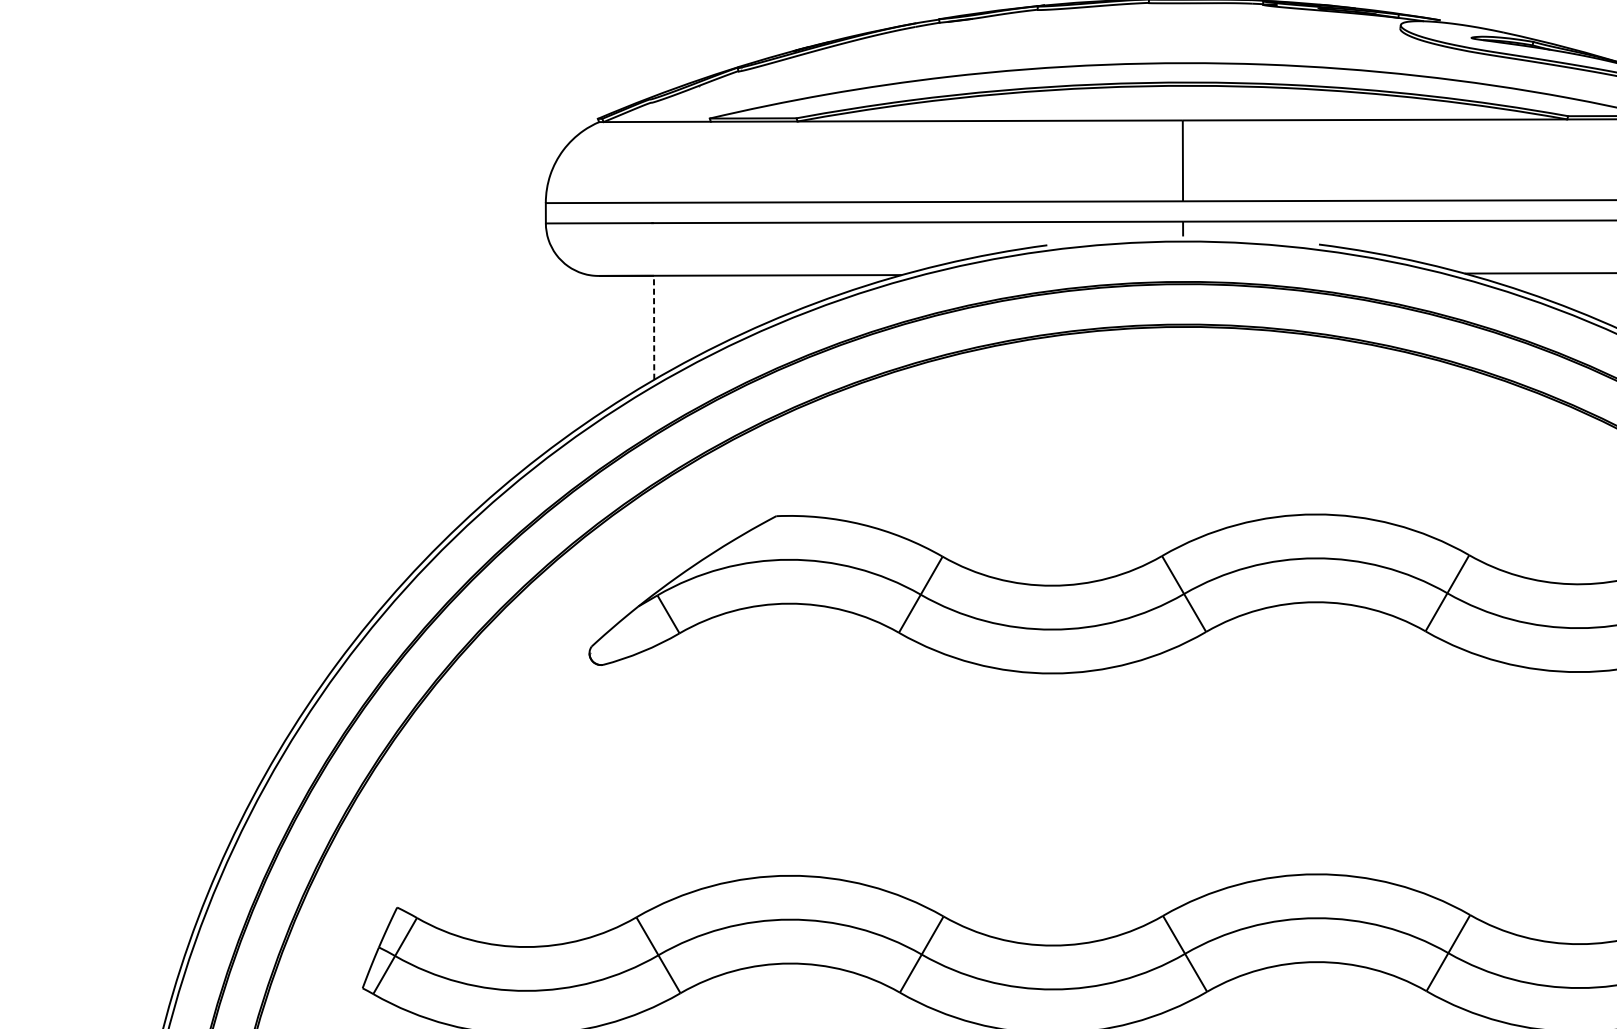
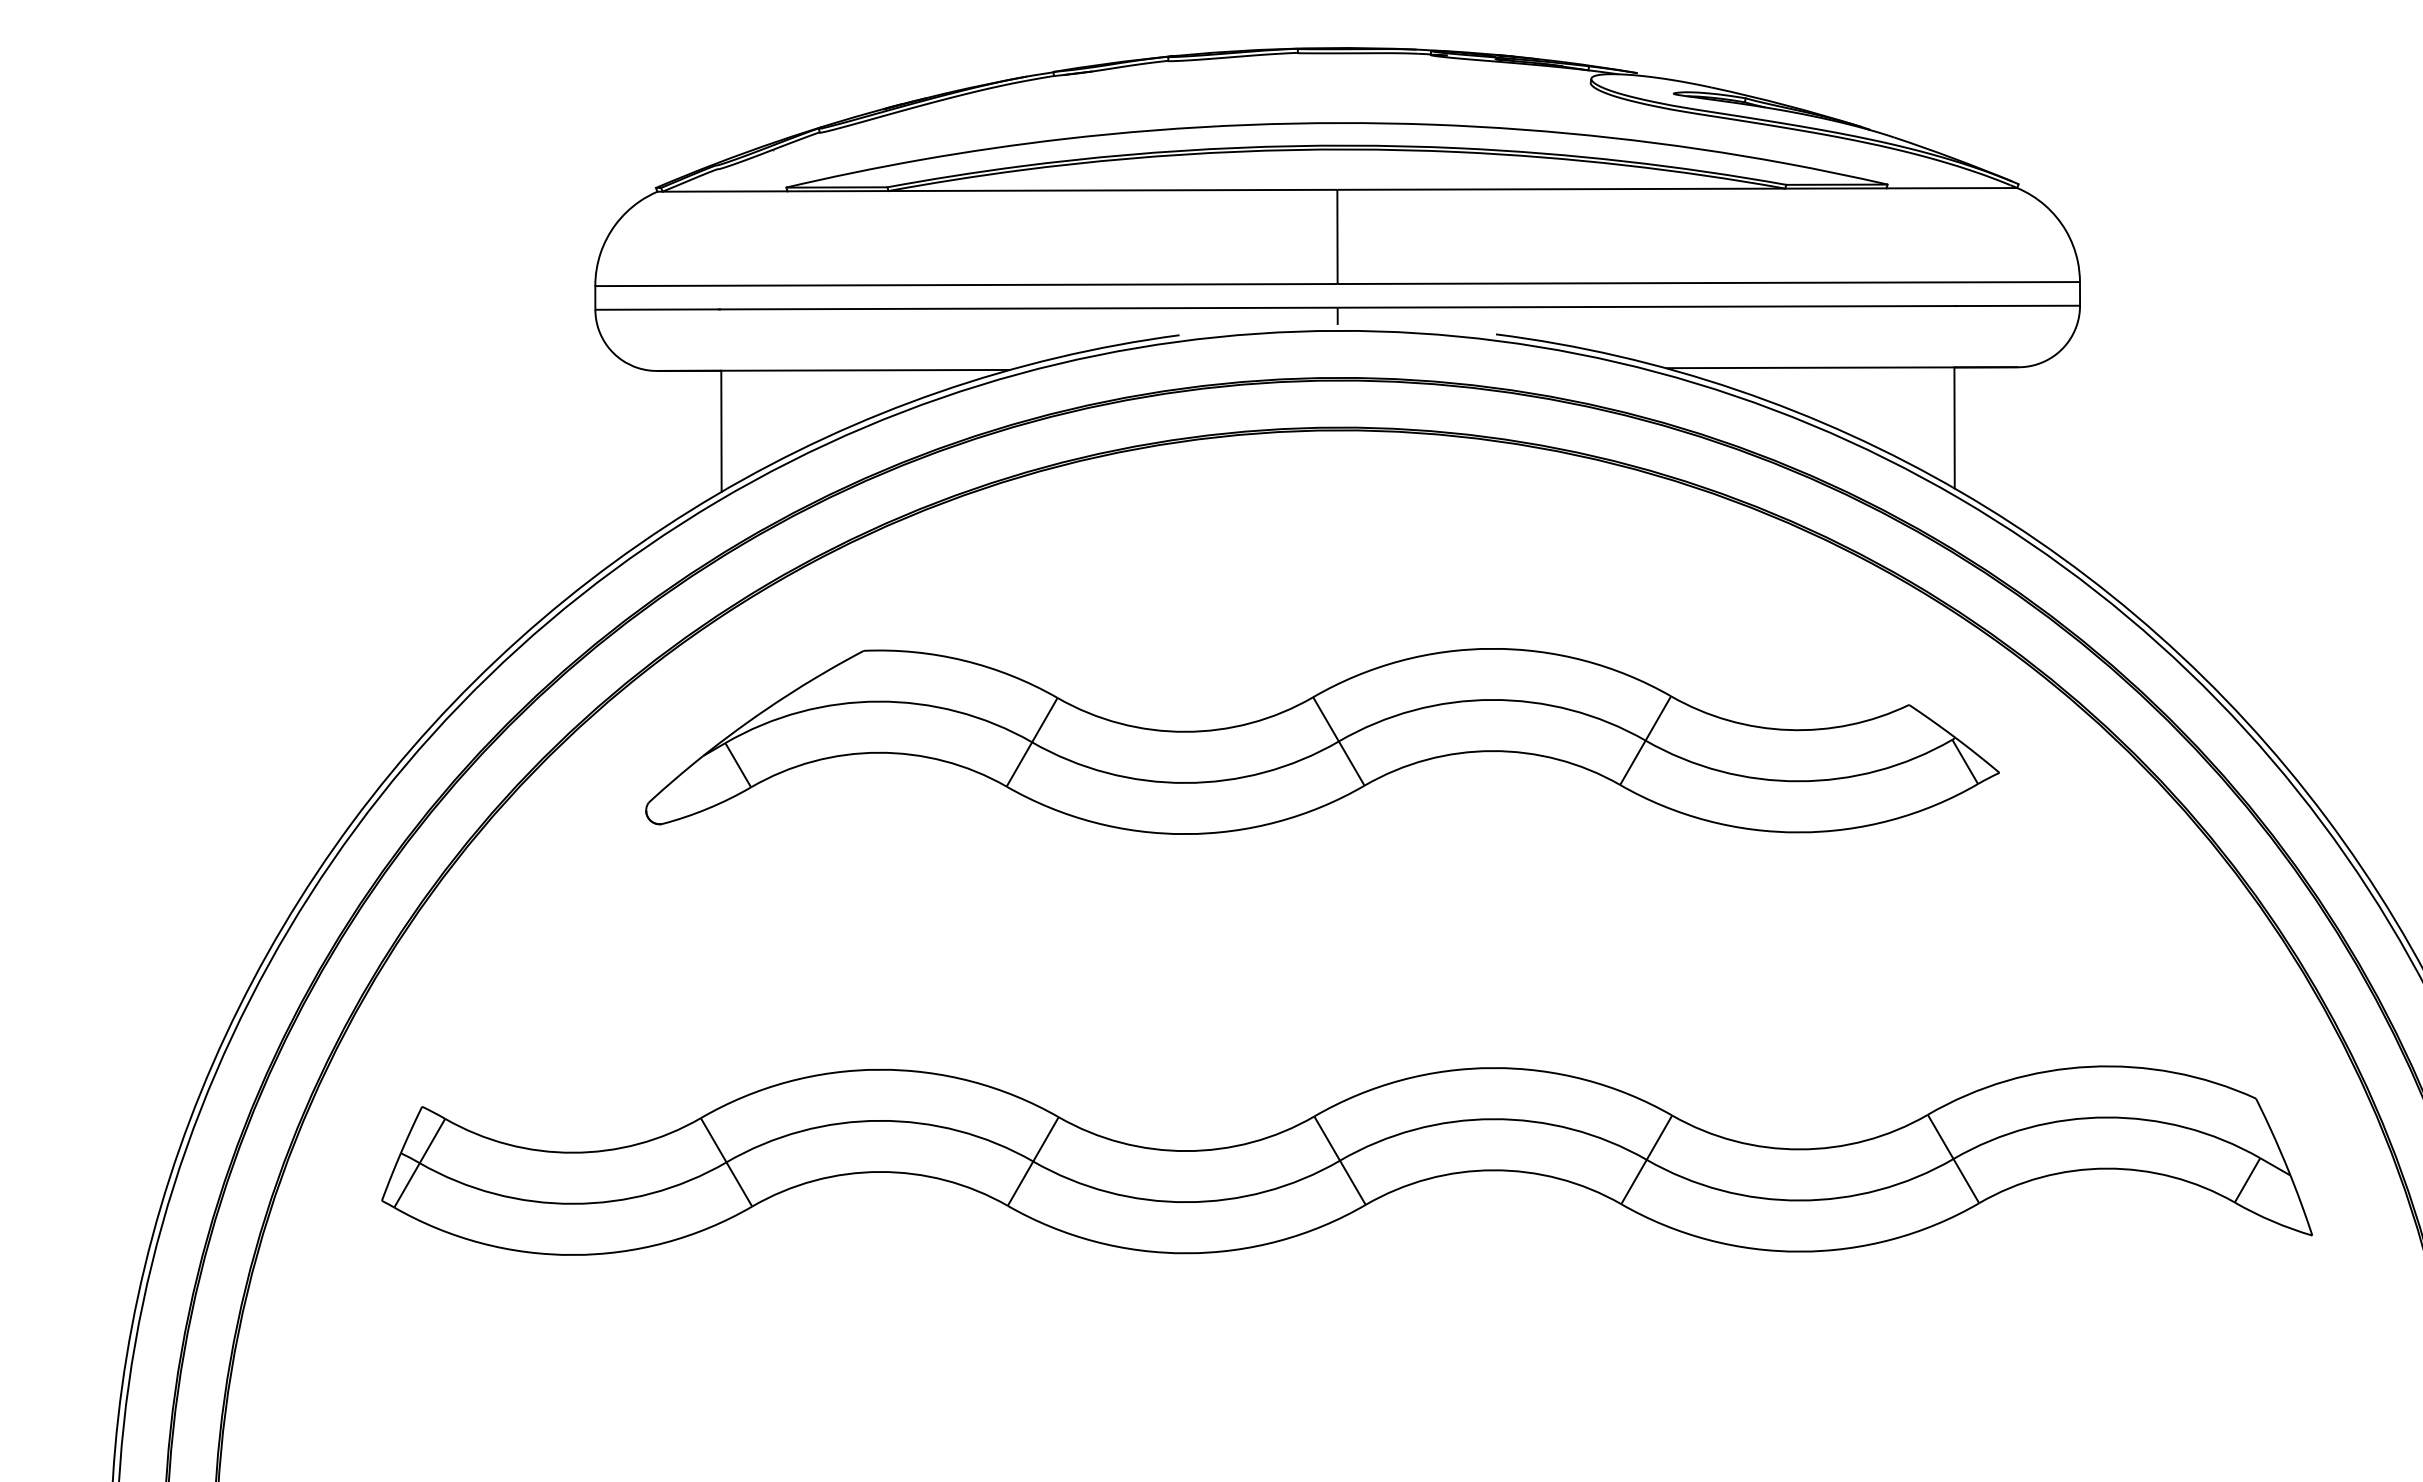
line: (654, 327) -> (721, 431), dashed -> solid

